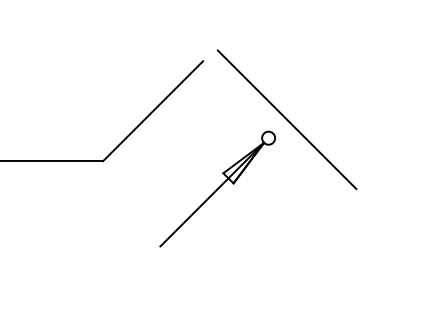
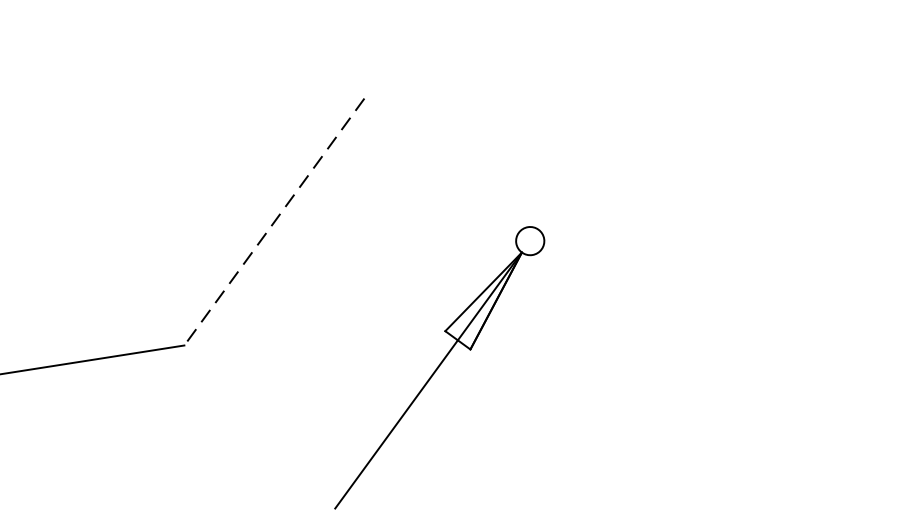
line: (153, 111) -> (275, 222), solid -> dashed
line: (286, 119) -> (562, 195), removed

